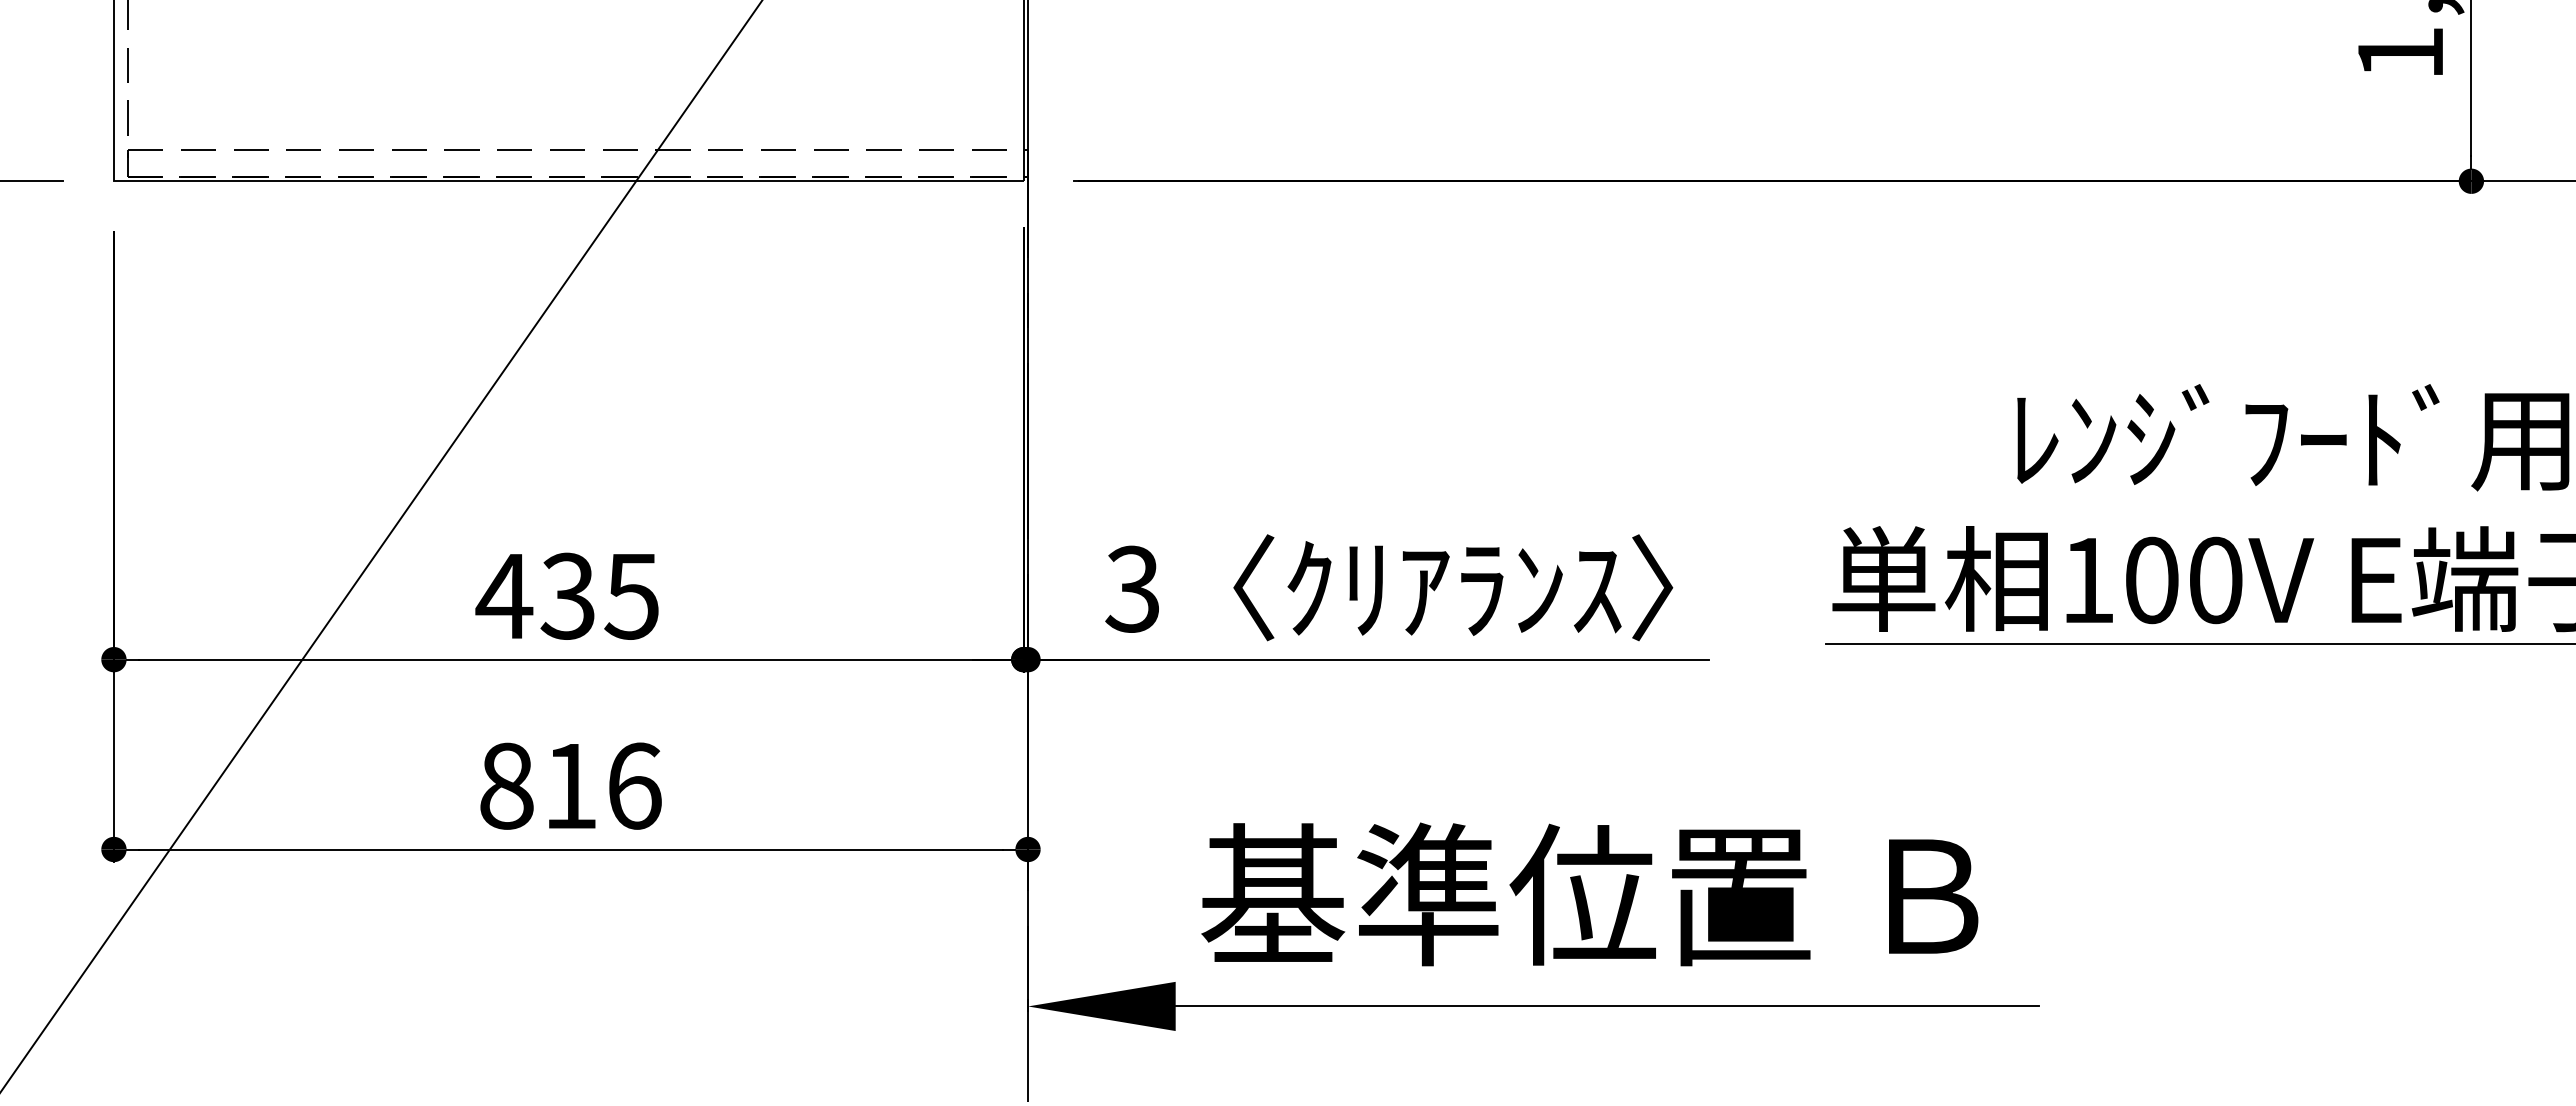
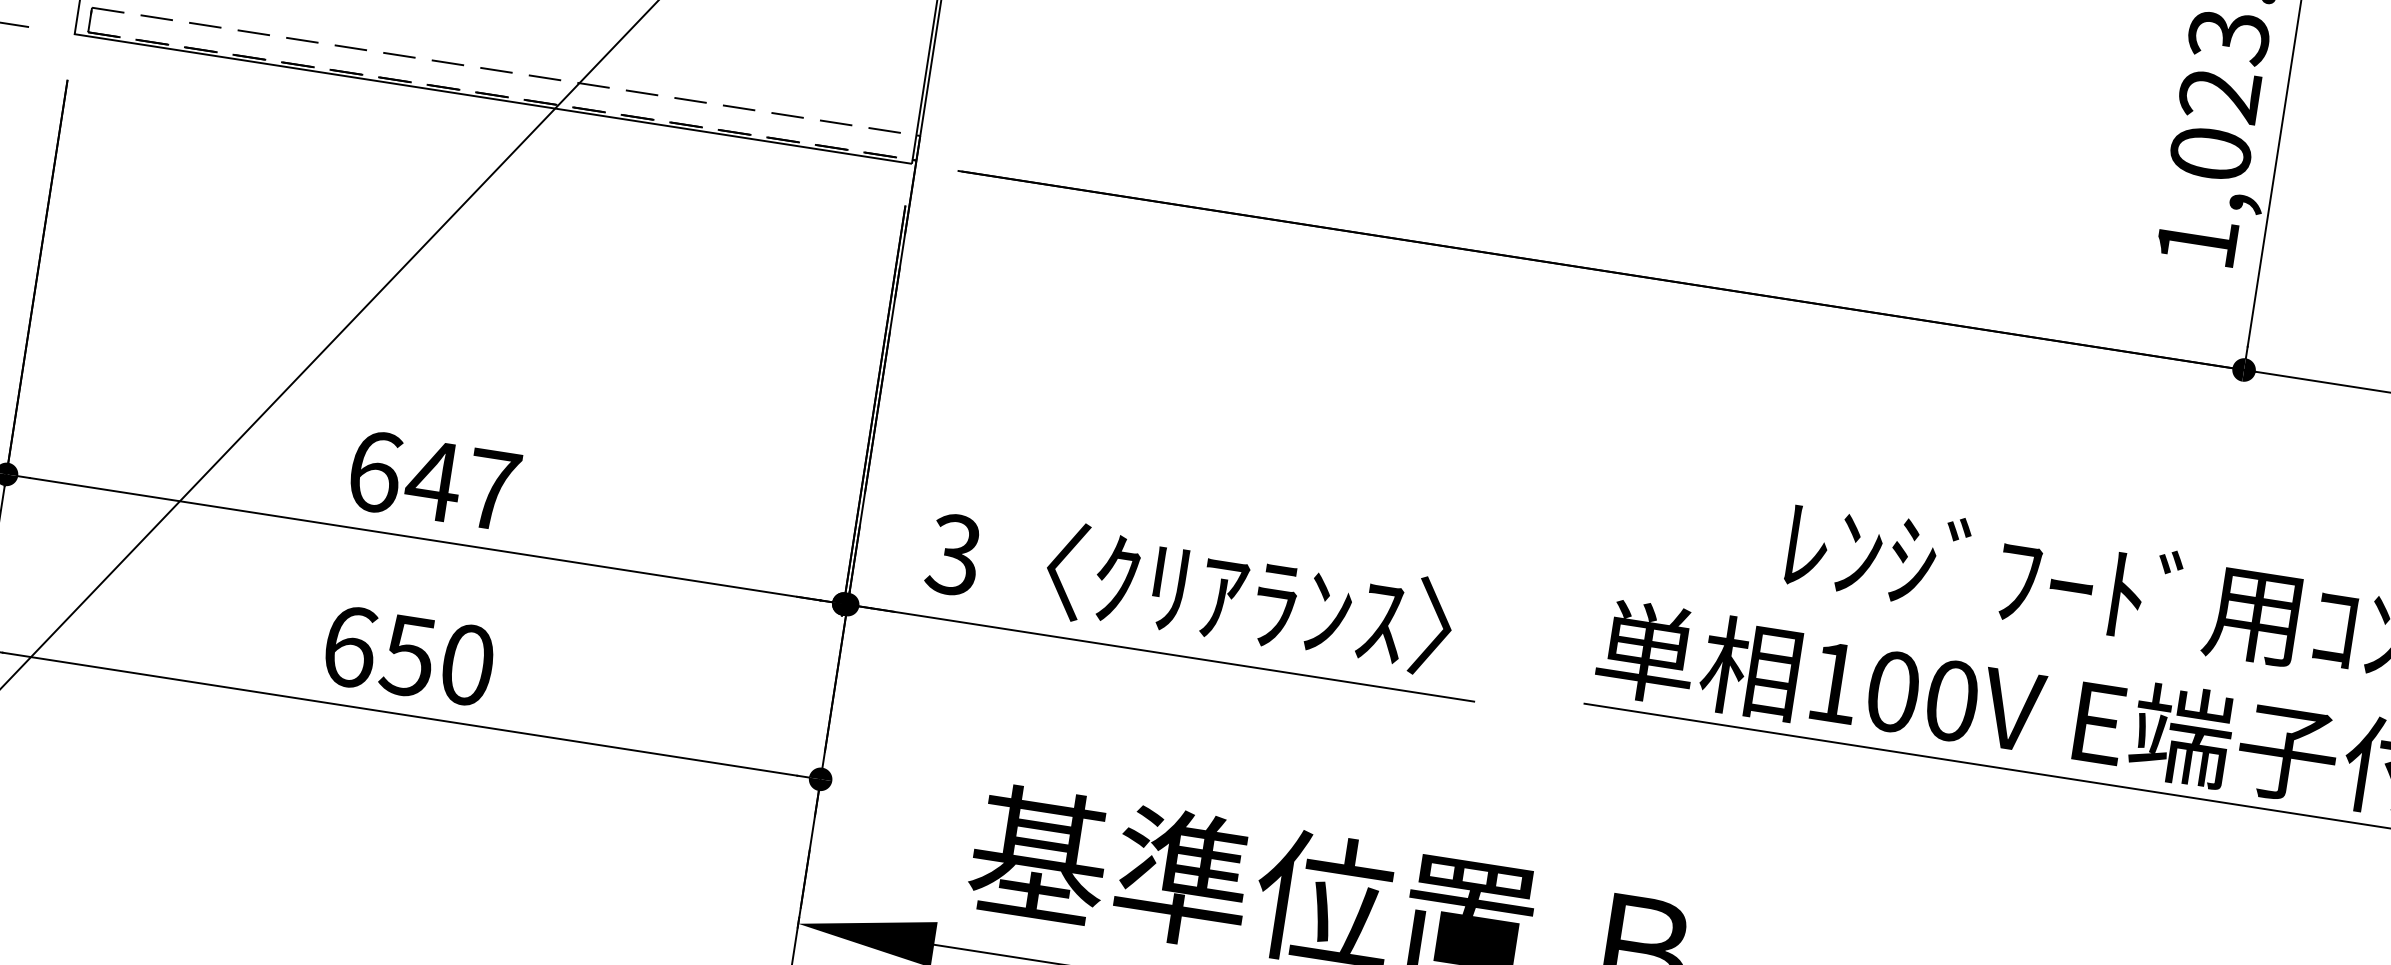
text: (567, 595) -> (433, 479), 435 -> 647
text: (570, 785) -> (408, 655), 816 -> 650

